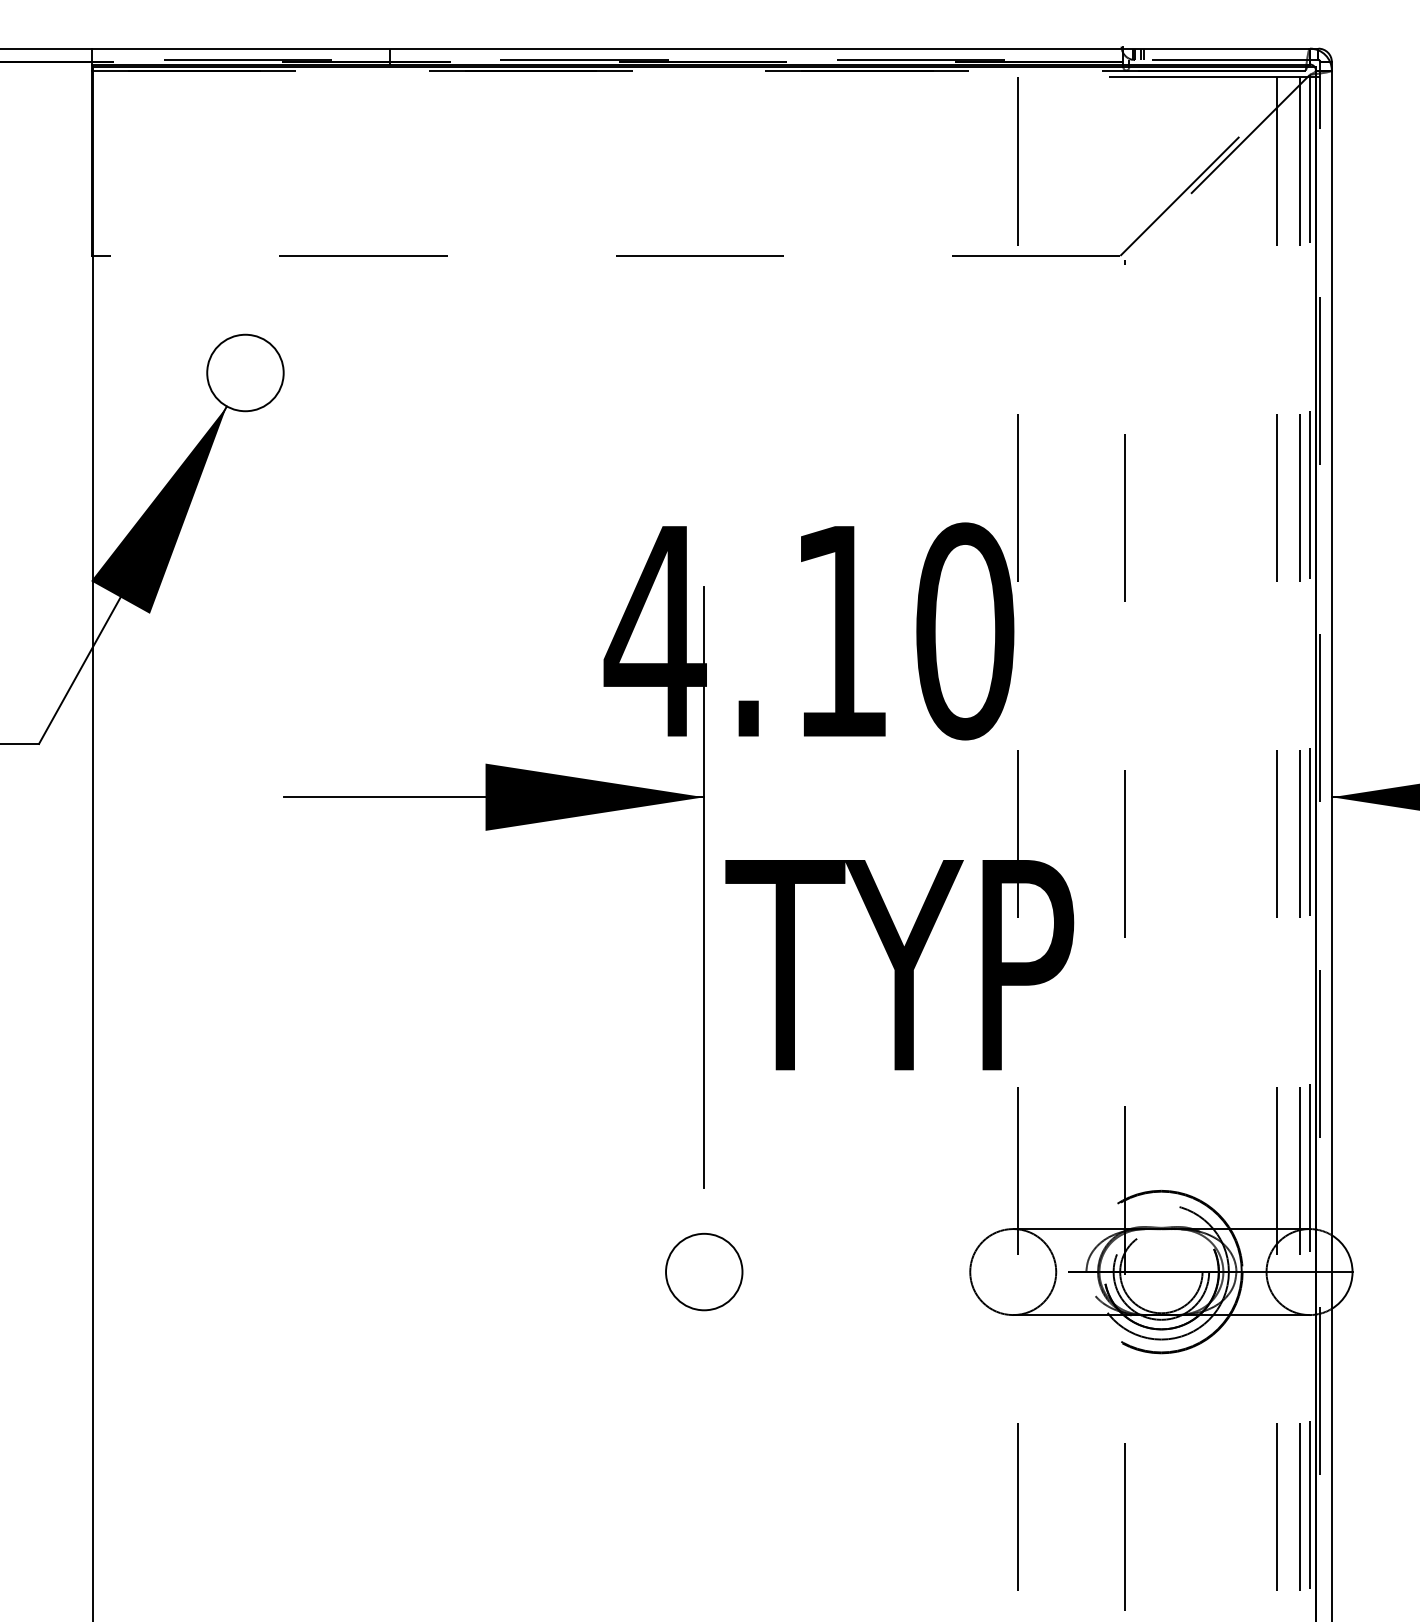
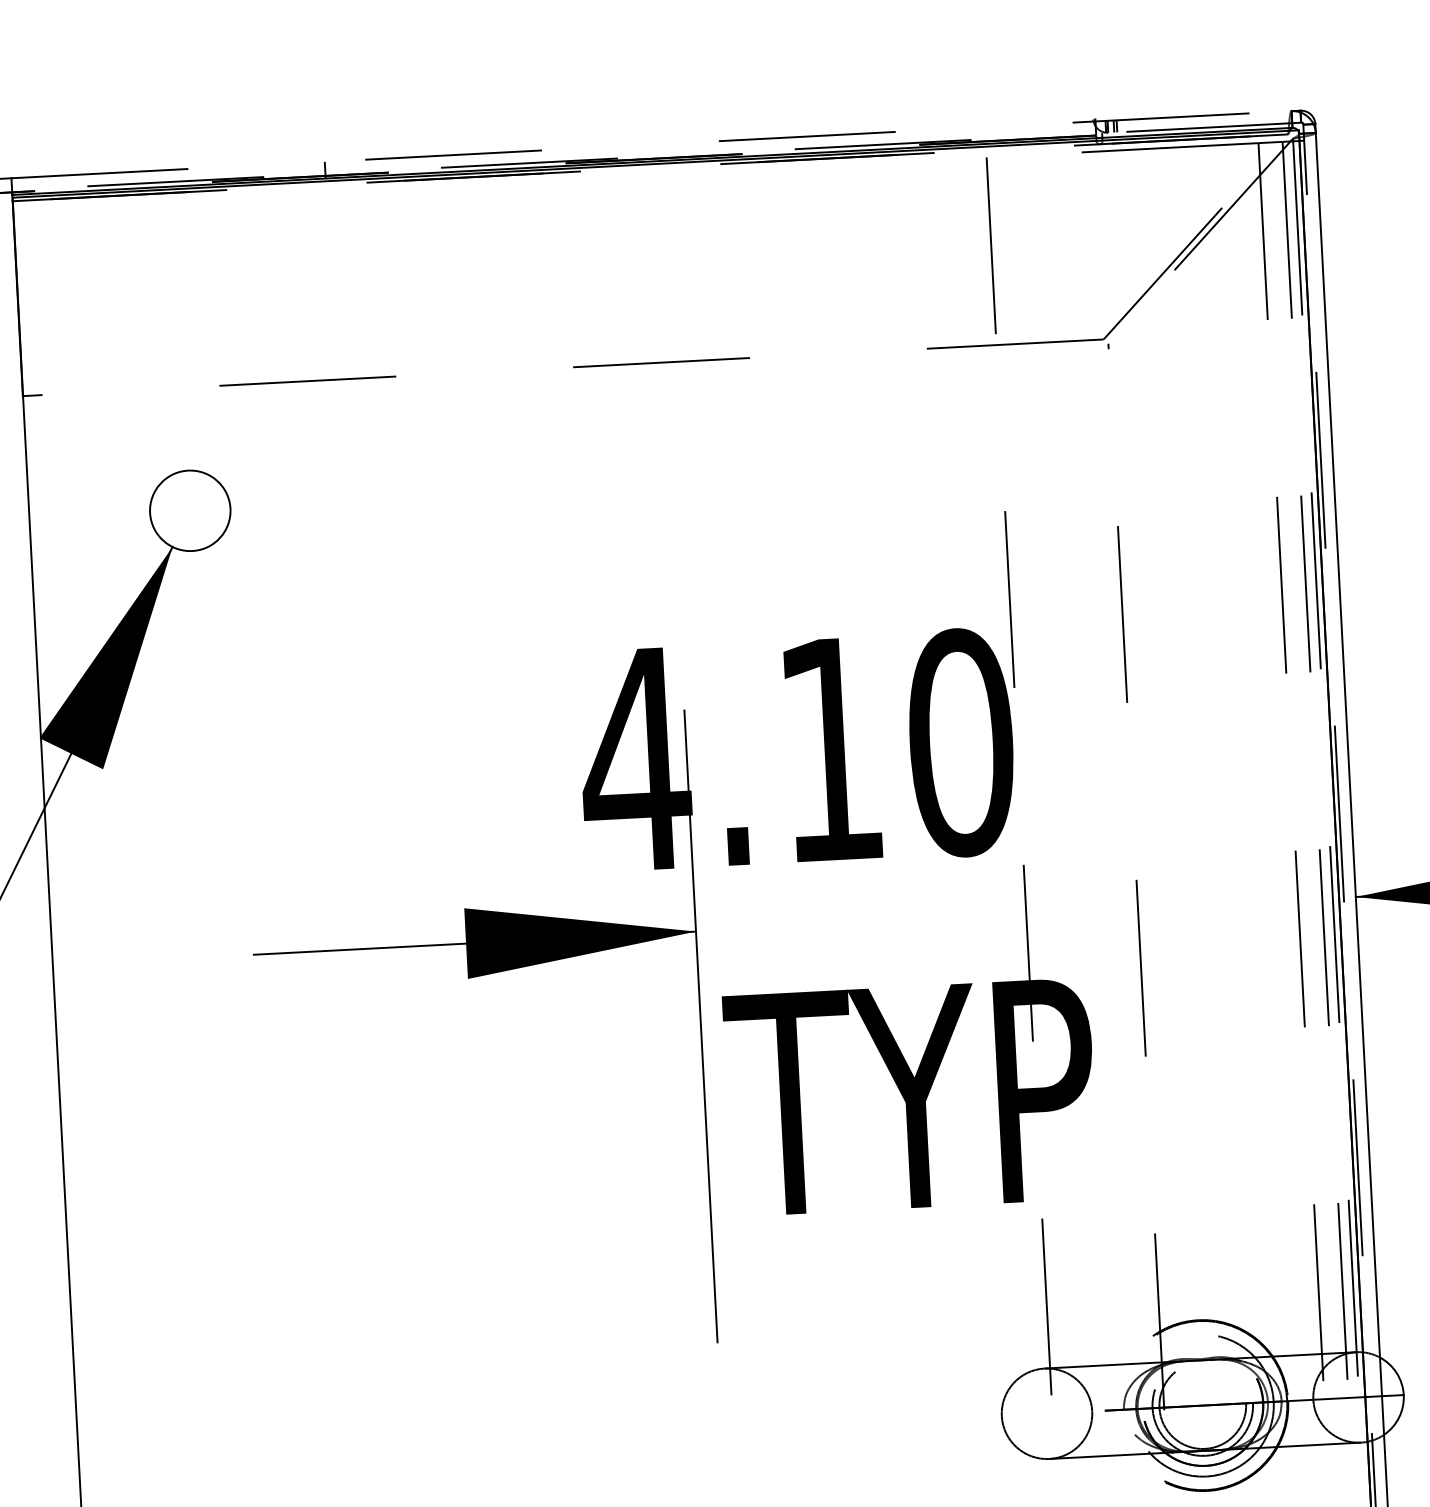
line: (701, 48) -> (651, 144), solid -> dashed
circle: (704, 1271) -> (722, 1430), removed

